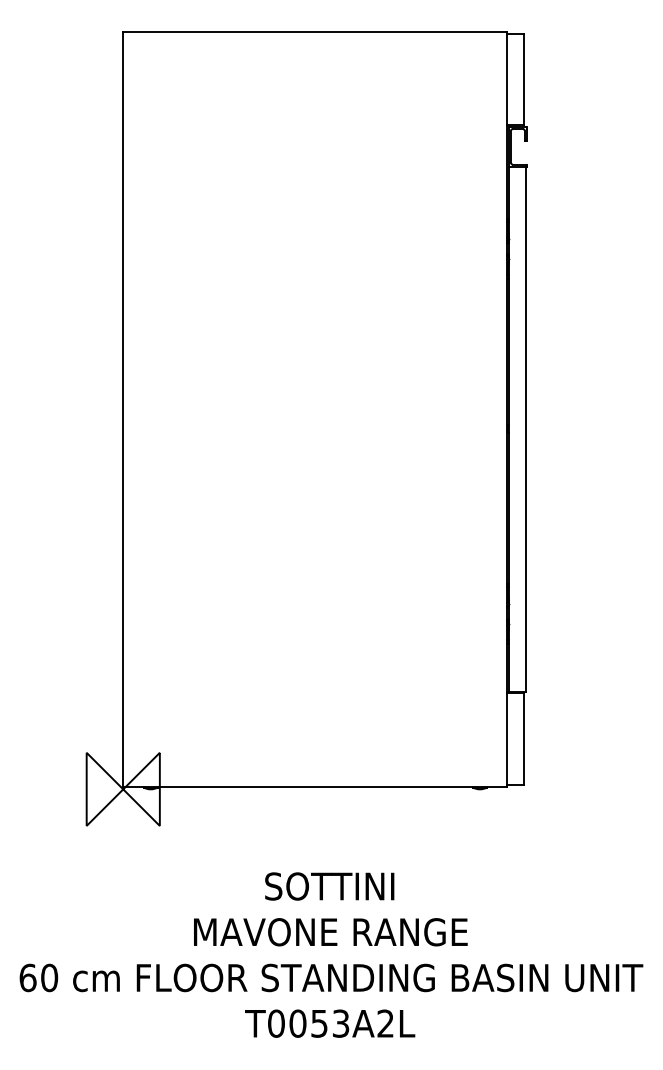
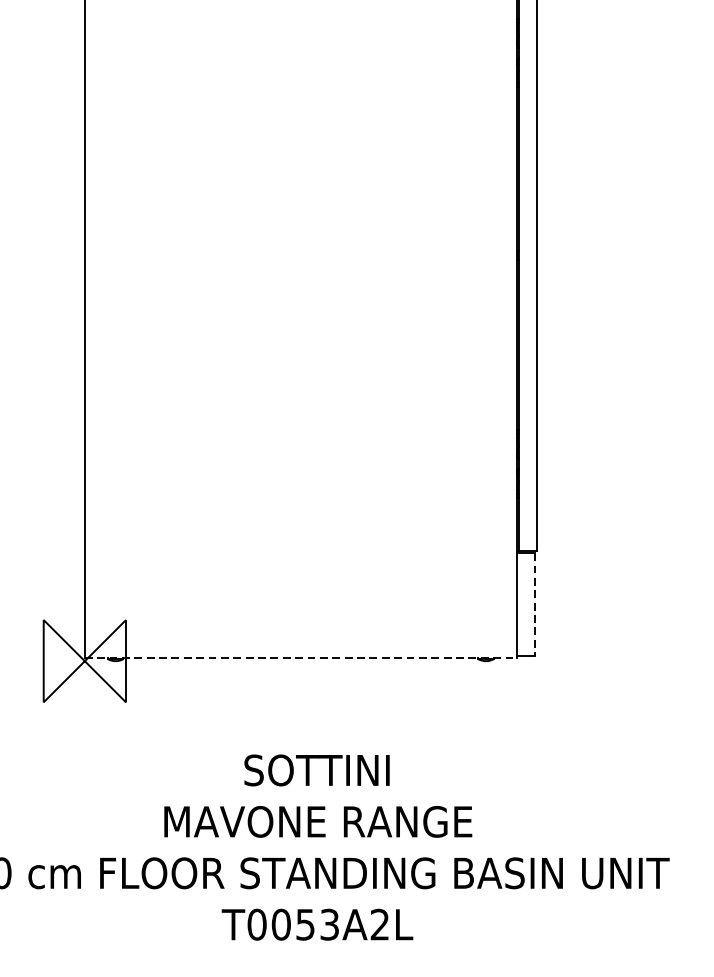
line: (523, 739) -> (534, 605), solid -> dashed
line: (315, 786) -> (301, 657), solid -> dashed

